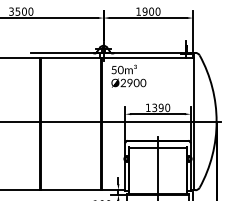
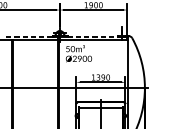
line: (62, 53) -> (29, 36), solid -> dashed
line: (147, 53) -> (92, 36), solid -> dashed

